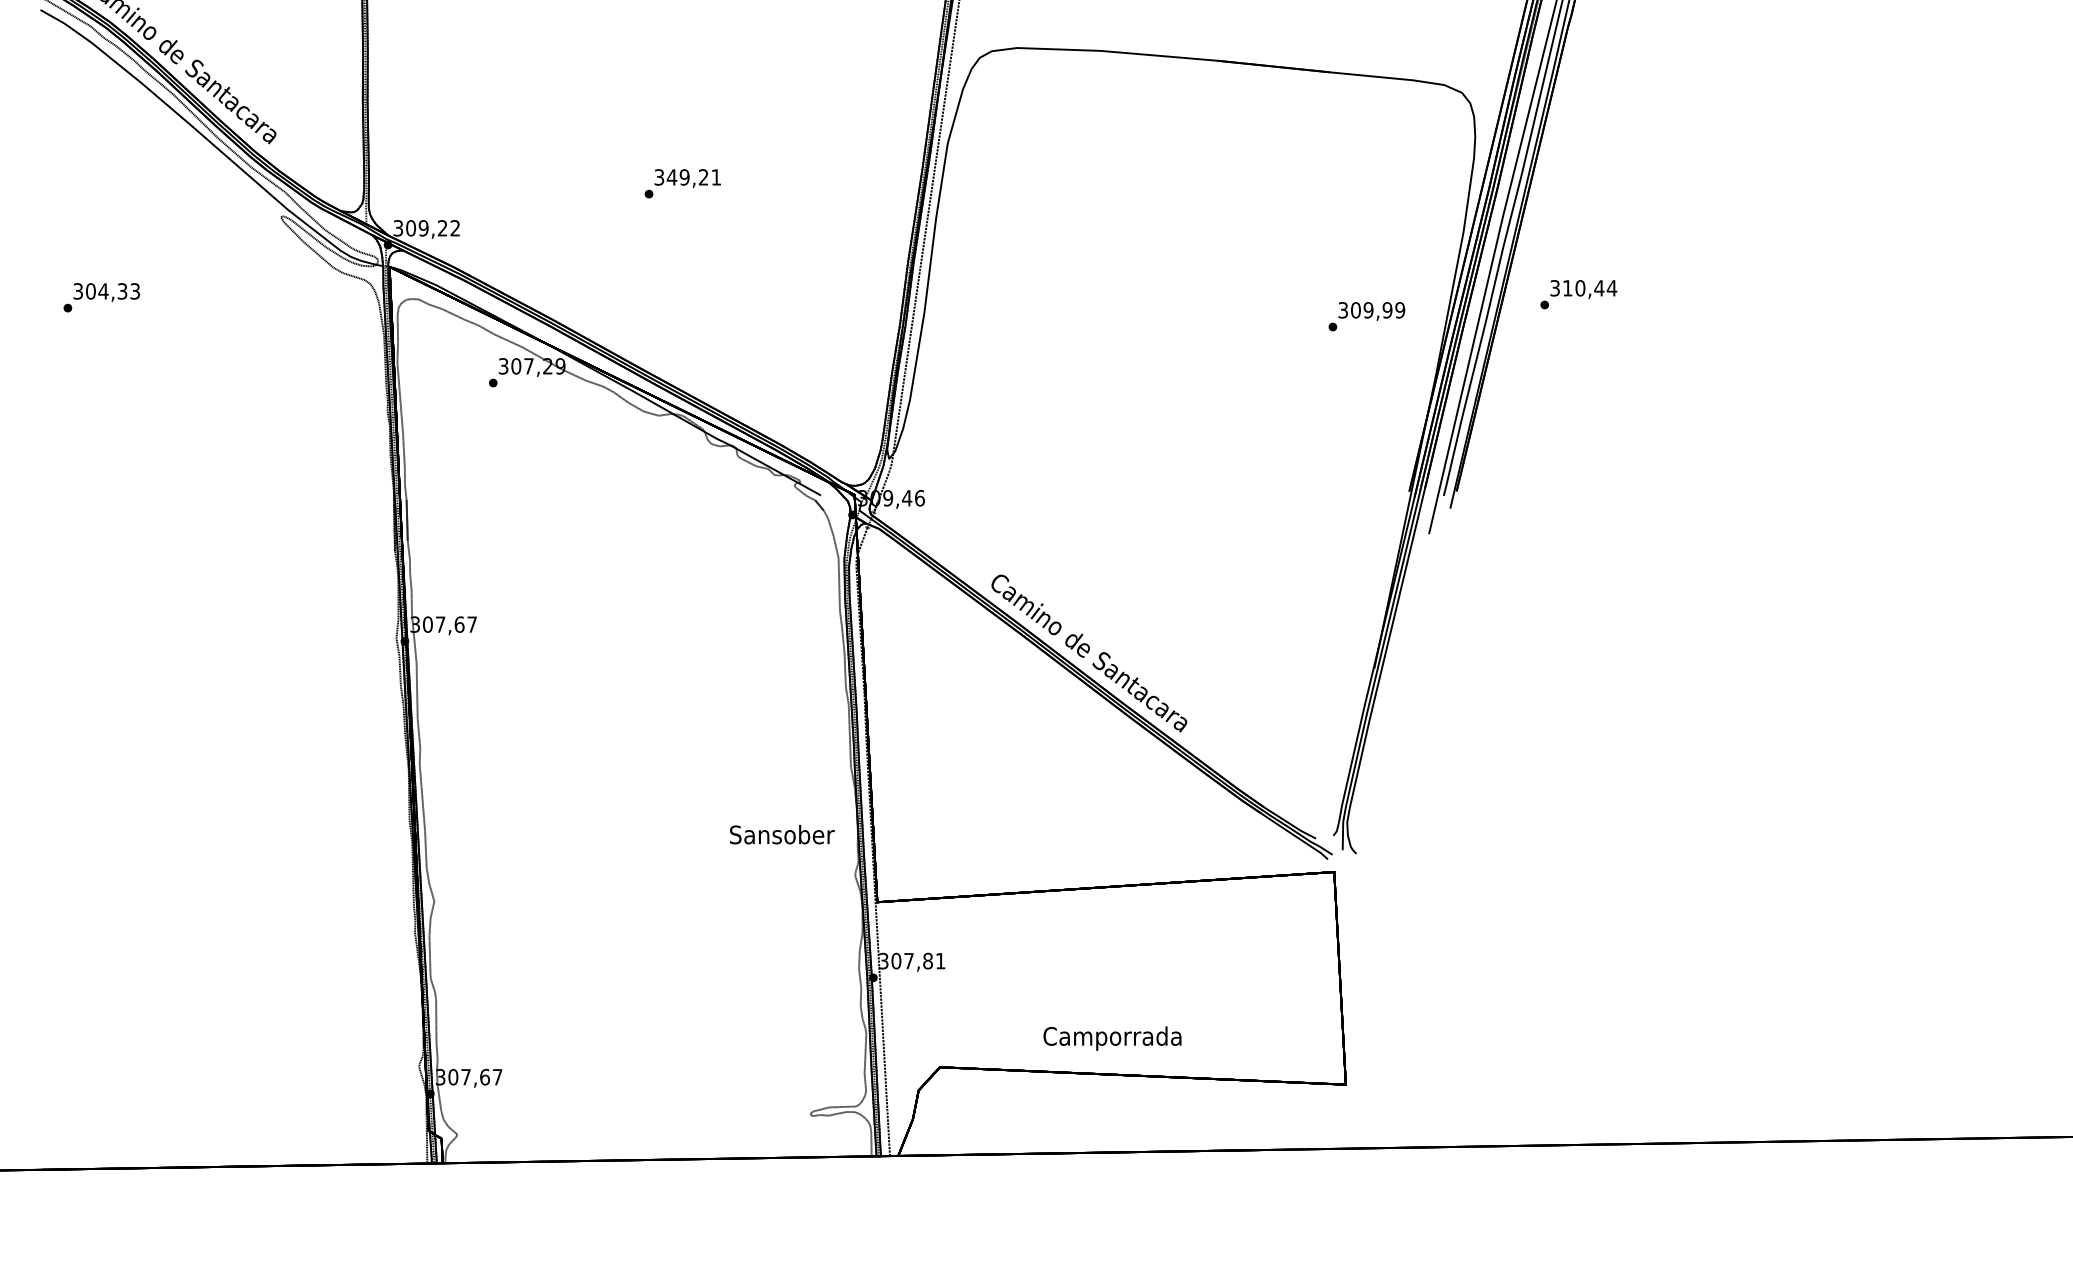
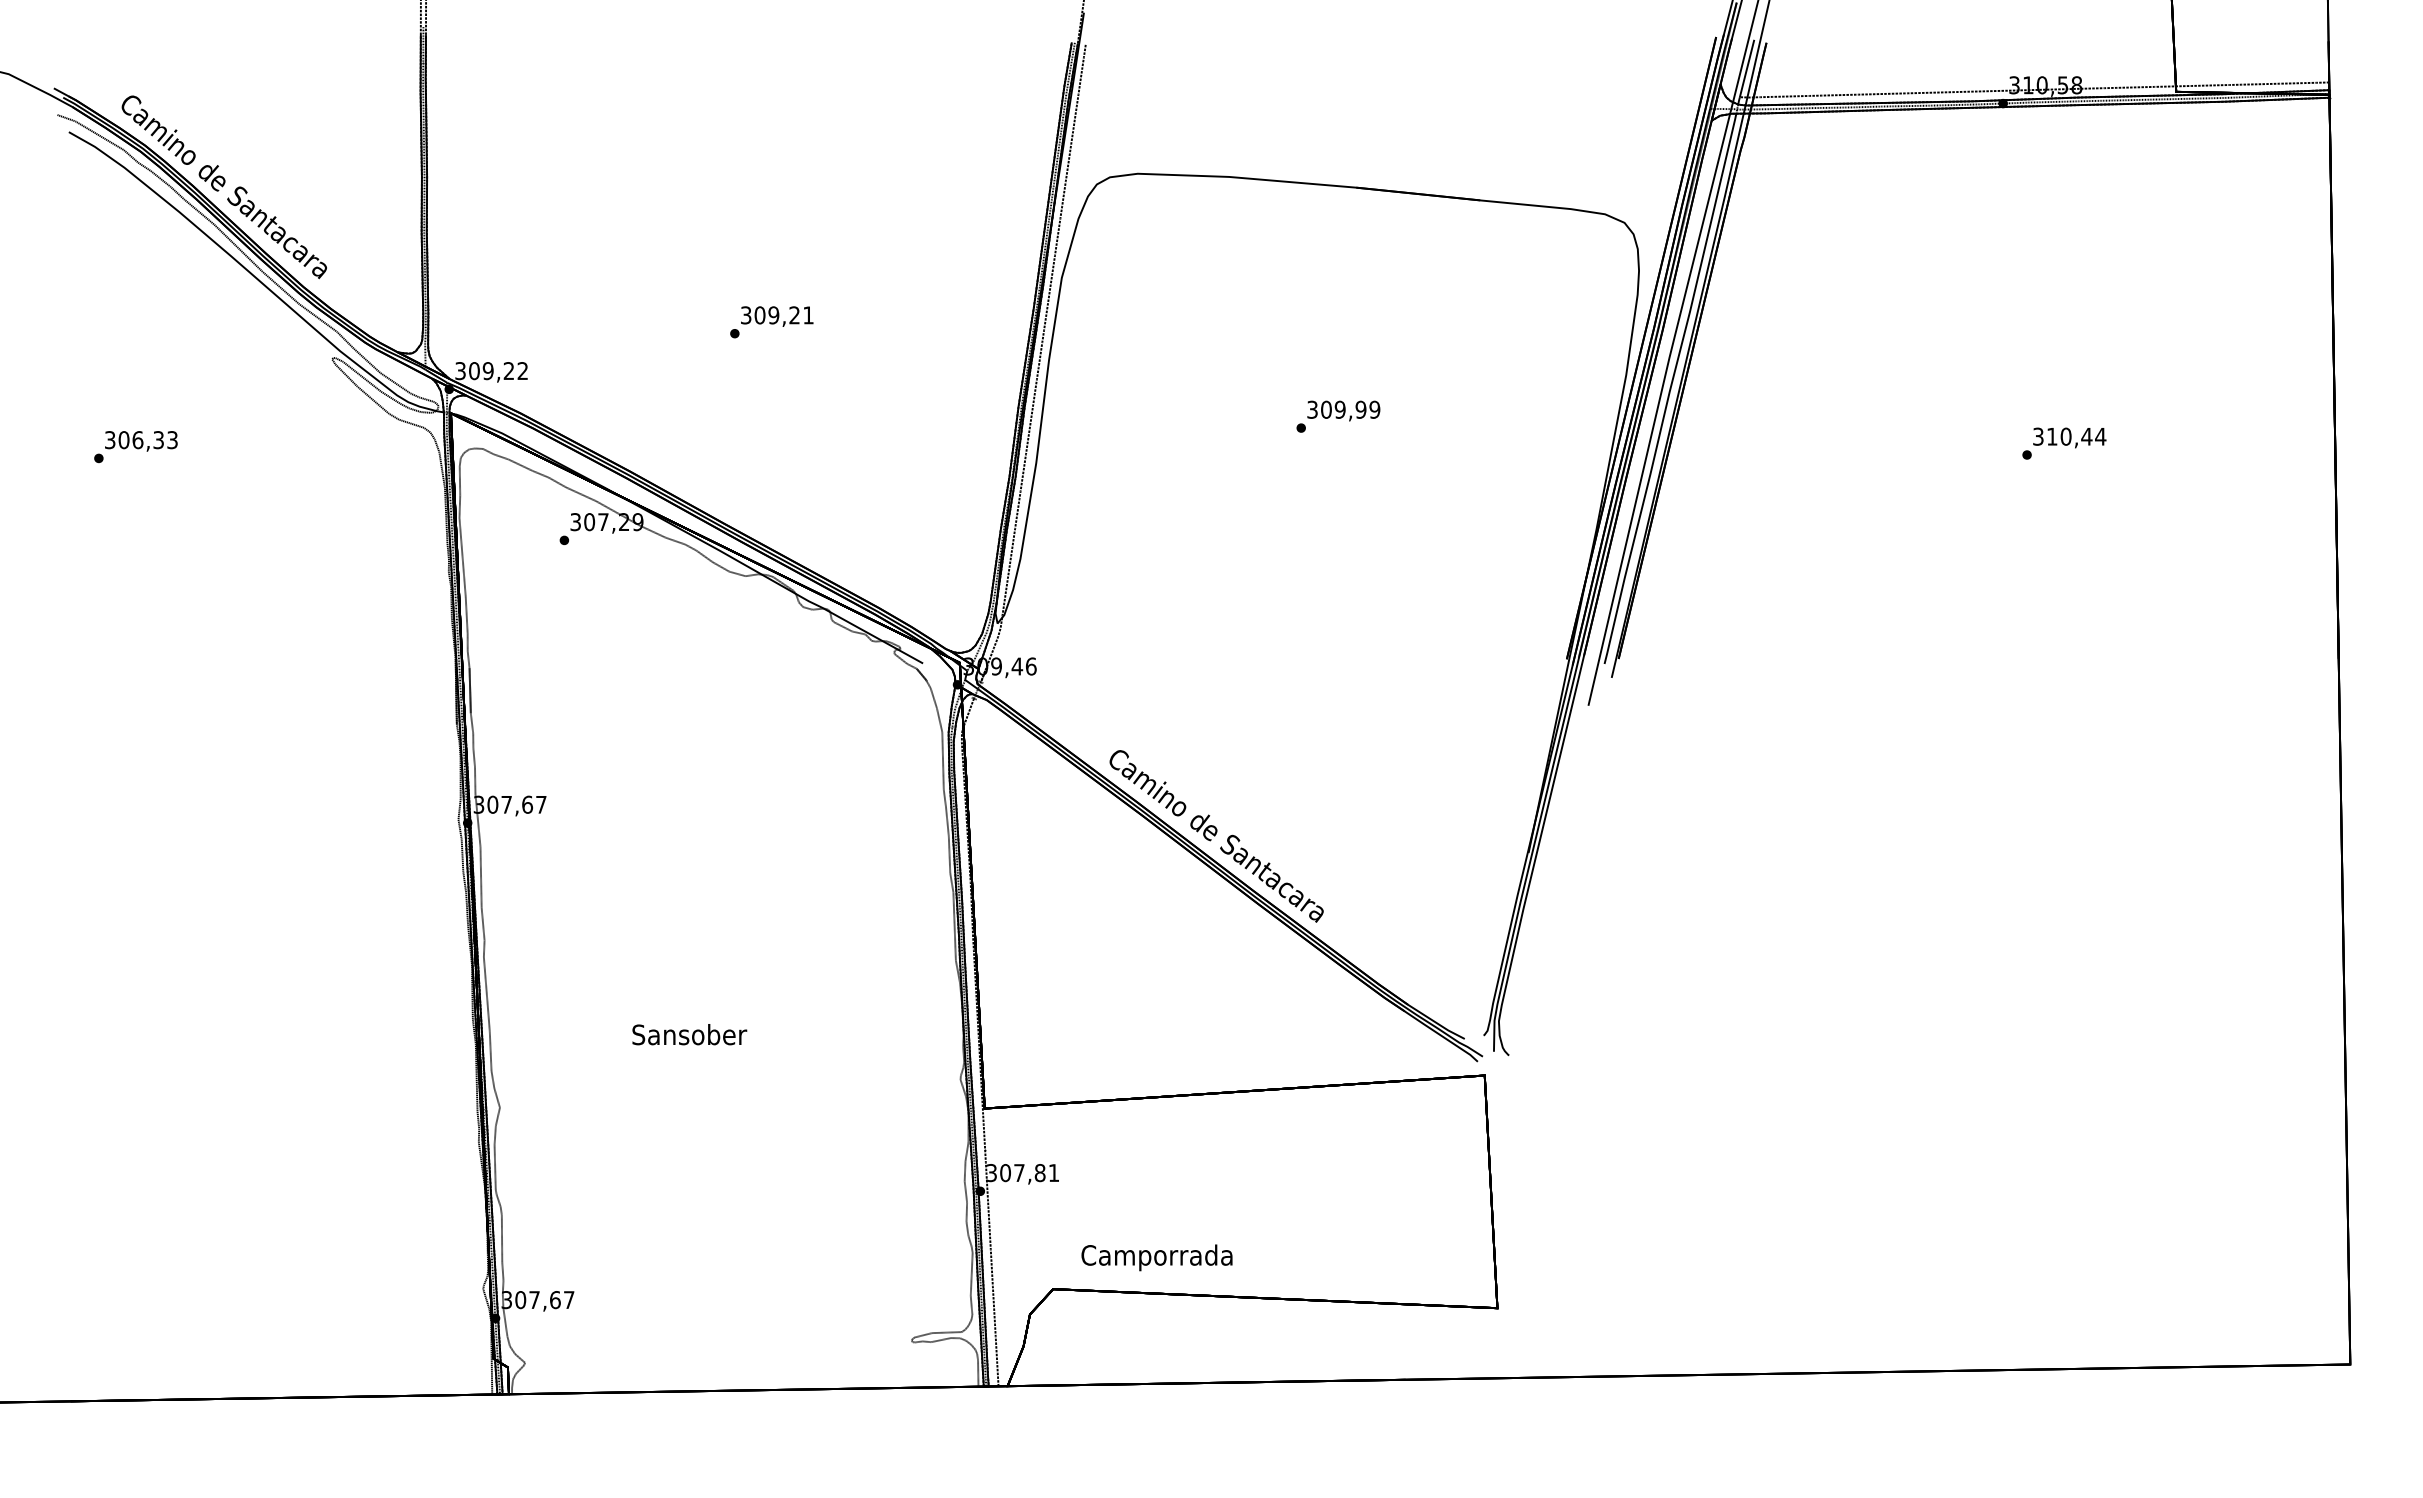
text: (671, 177) -> (759, 315), 349,21 -> 309,21
text: (103, 291) -> (137, 440), 304,33 -> 306,33
text: (1578, 294) -> (2064, 443), moved
text: (1366, 316) -> (1338, 416), moved
text: (782, 834) -> (689, 1034), moved
text: (1112, 1038) -> (1156, 1257), moved

